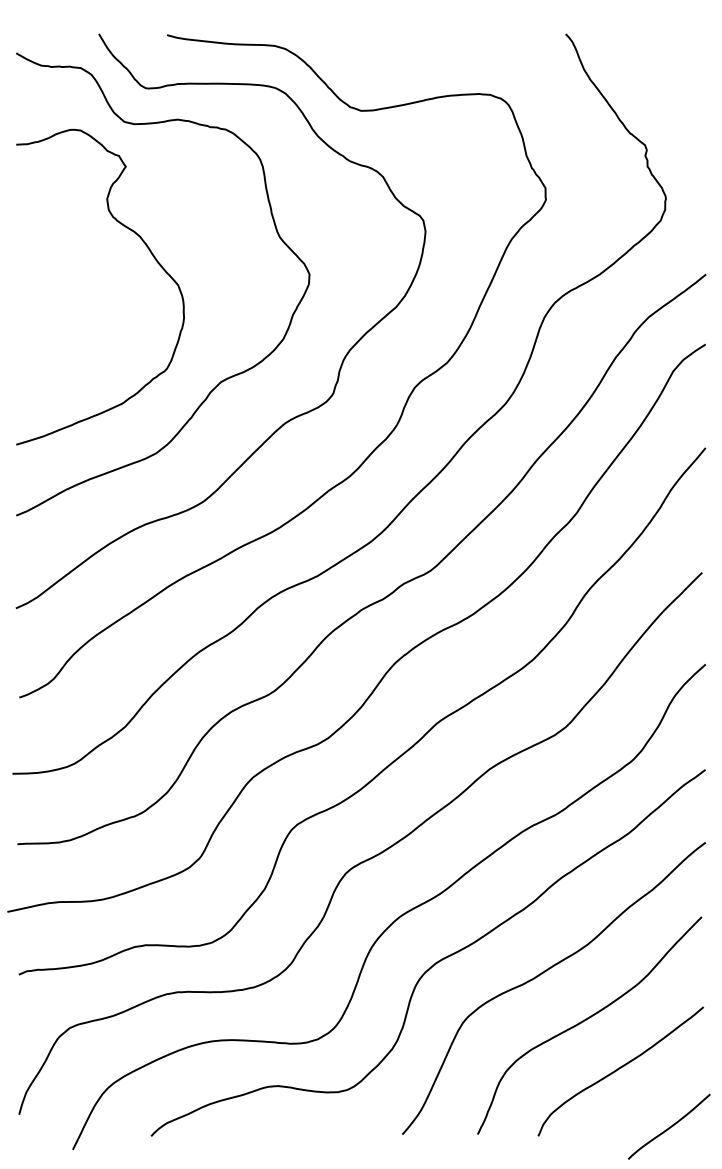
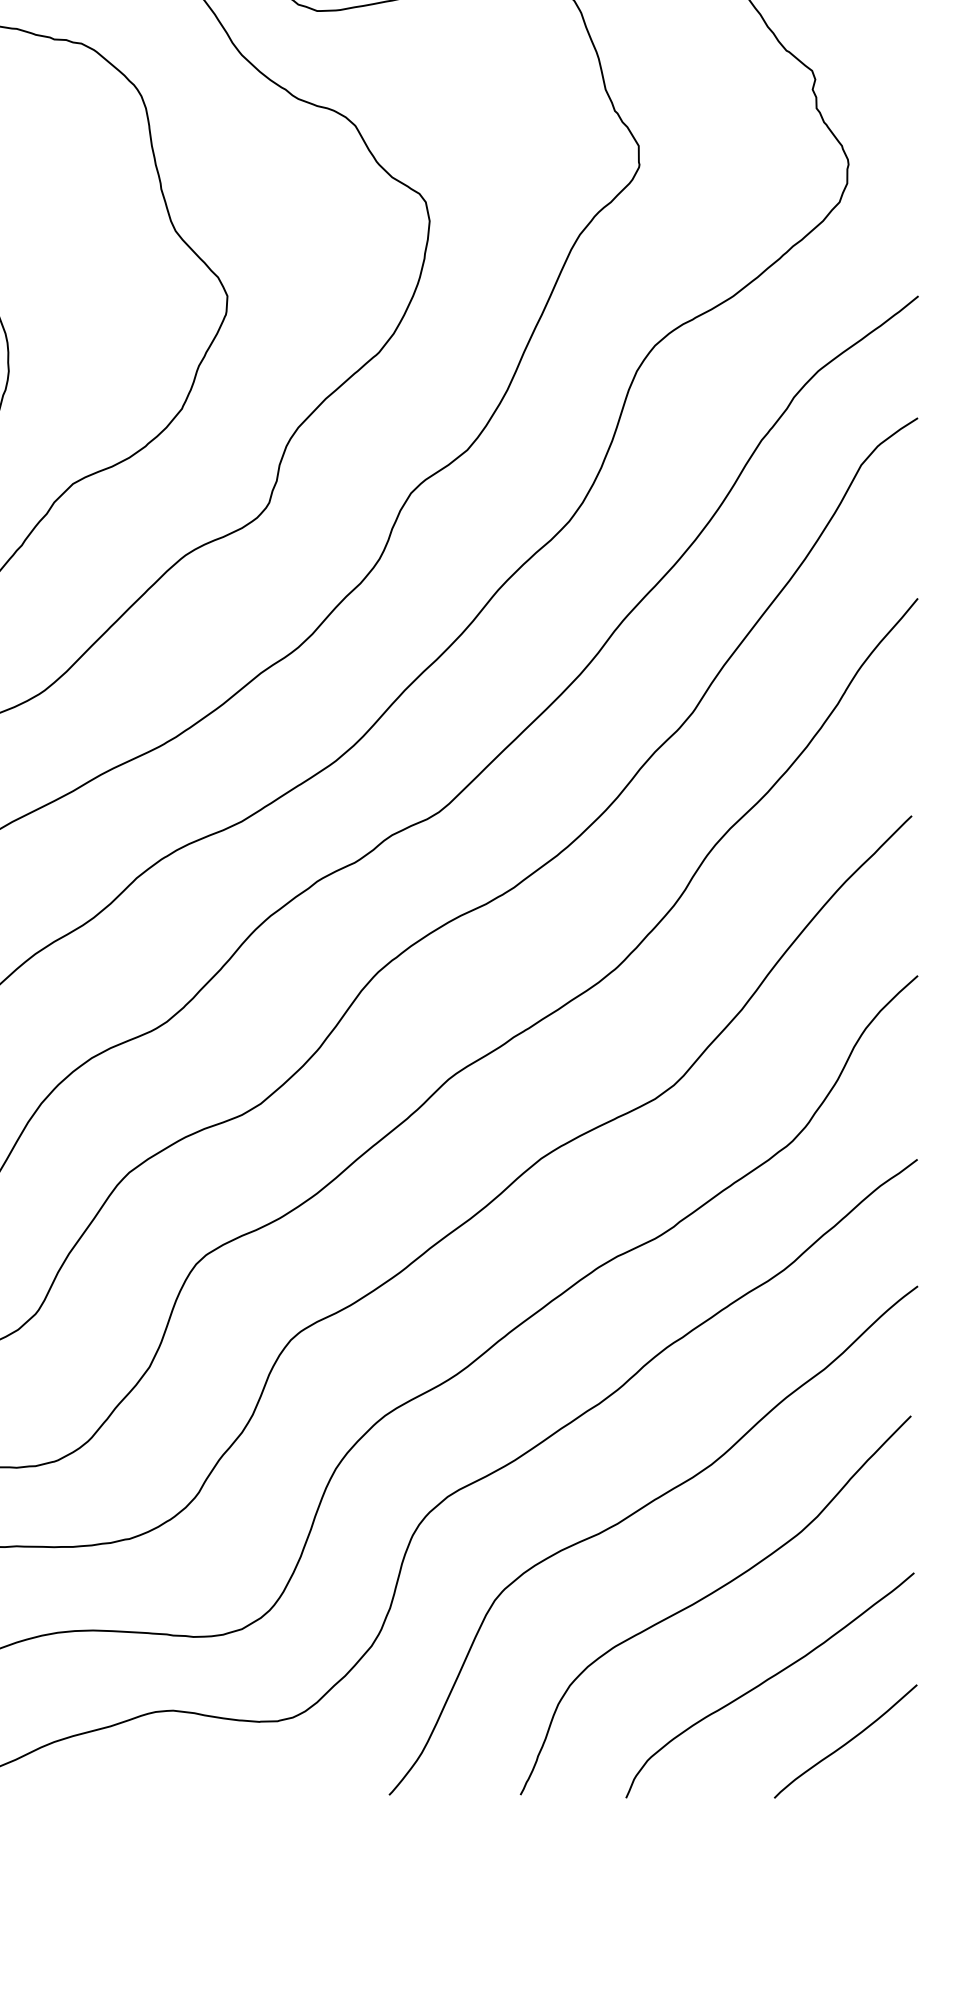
curve: (669, 1126) -> (846, 1741), moved

